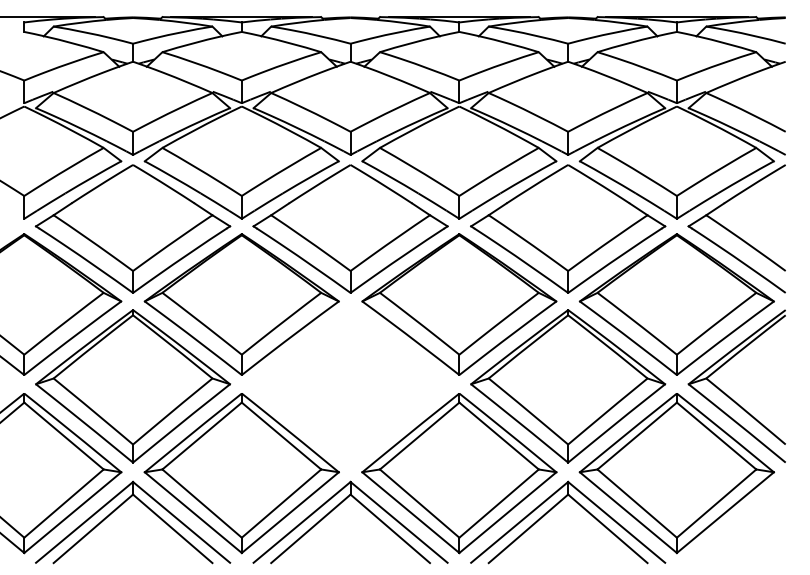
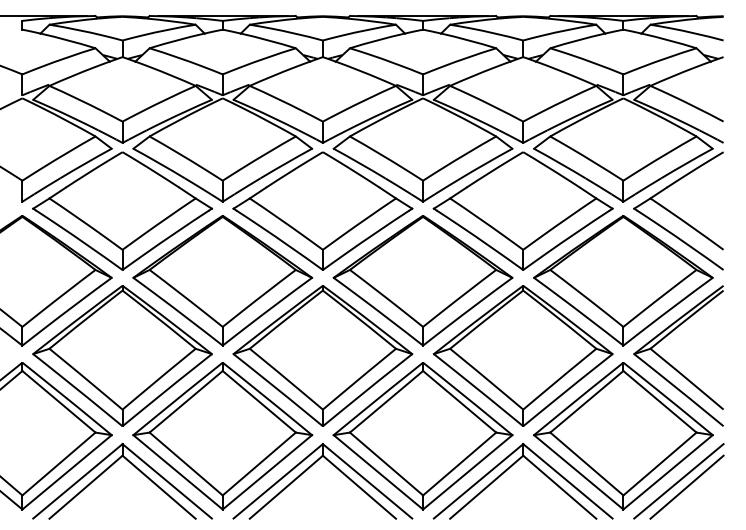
part: (350, 386) -> (322, 356), added
line: (736, 521) -> (678, 480), added
line: (745, 528) -> (686, 486), added

